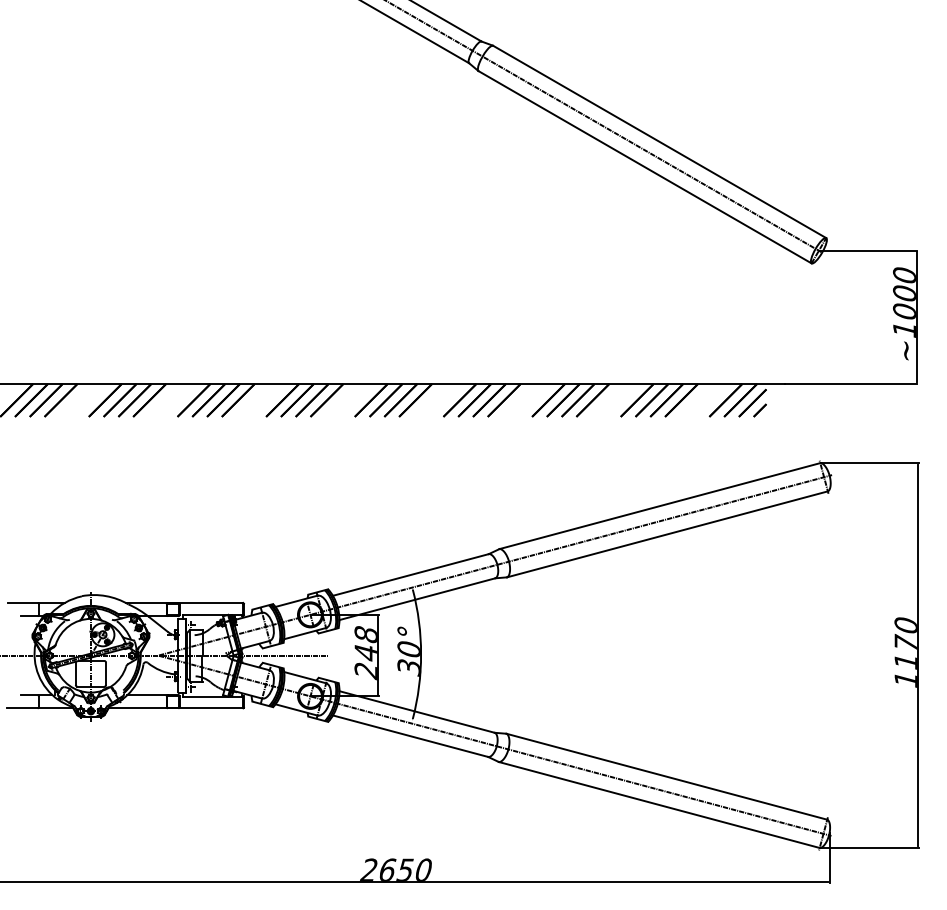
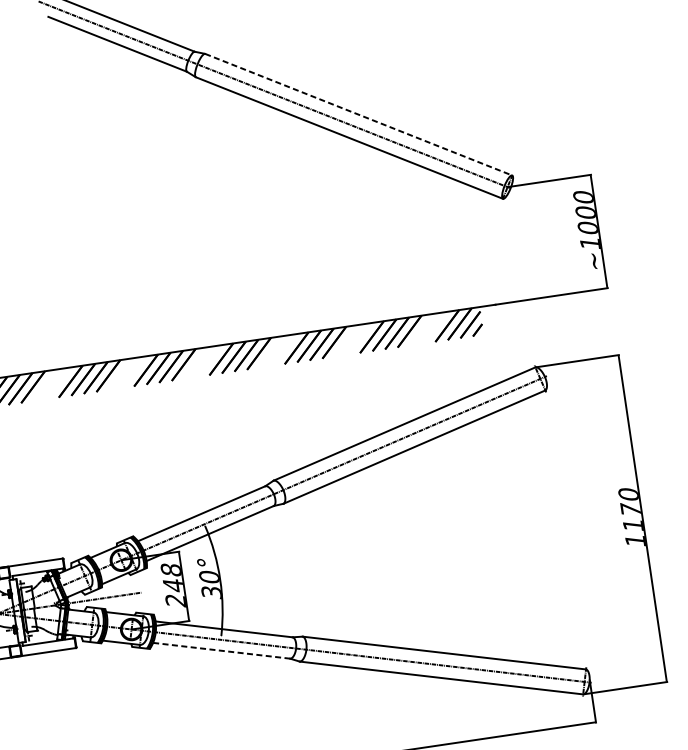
line: (660, 142) -> (359, 115), solid -> dashed
line: (411, 736) -> (222, 650), solid -> dashed

